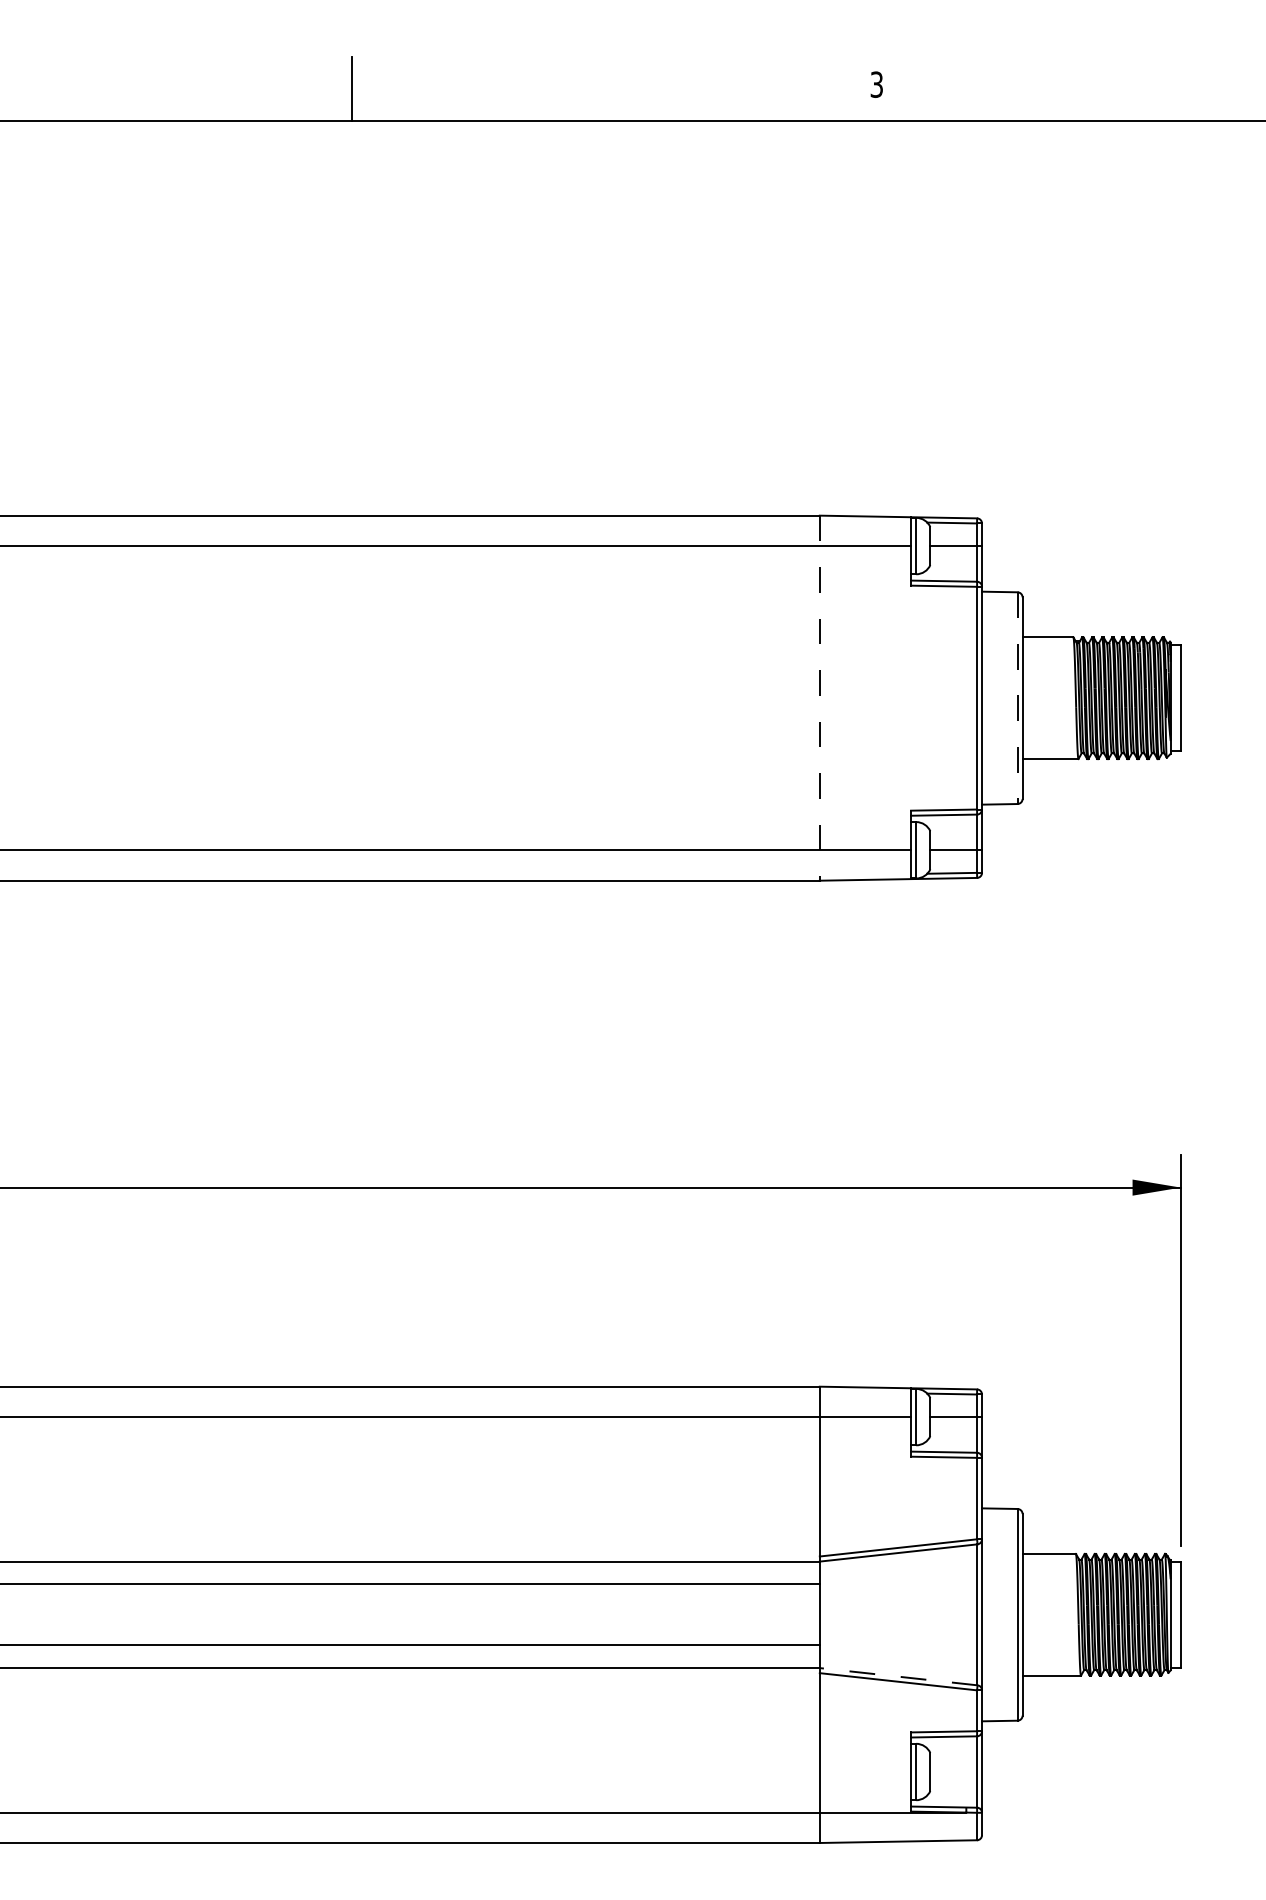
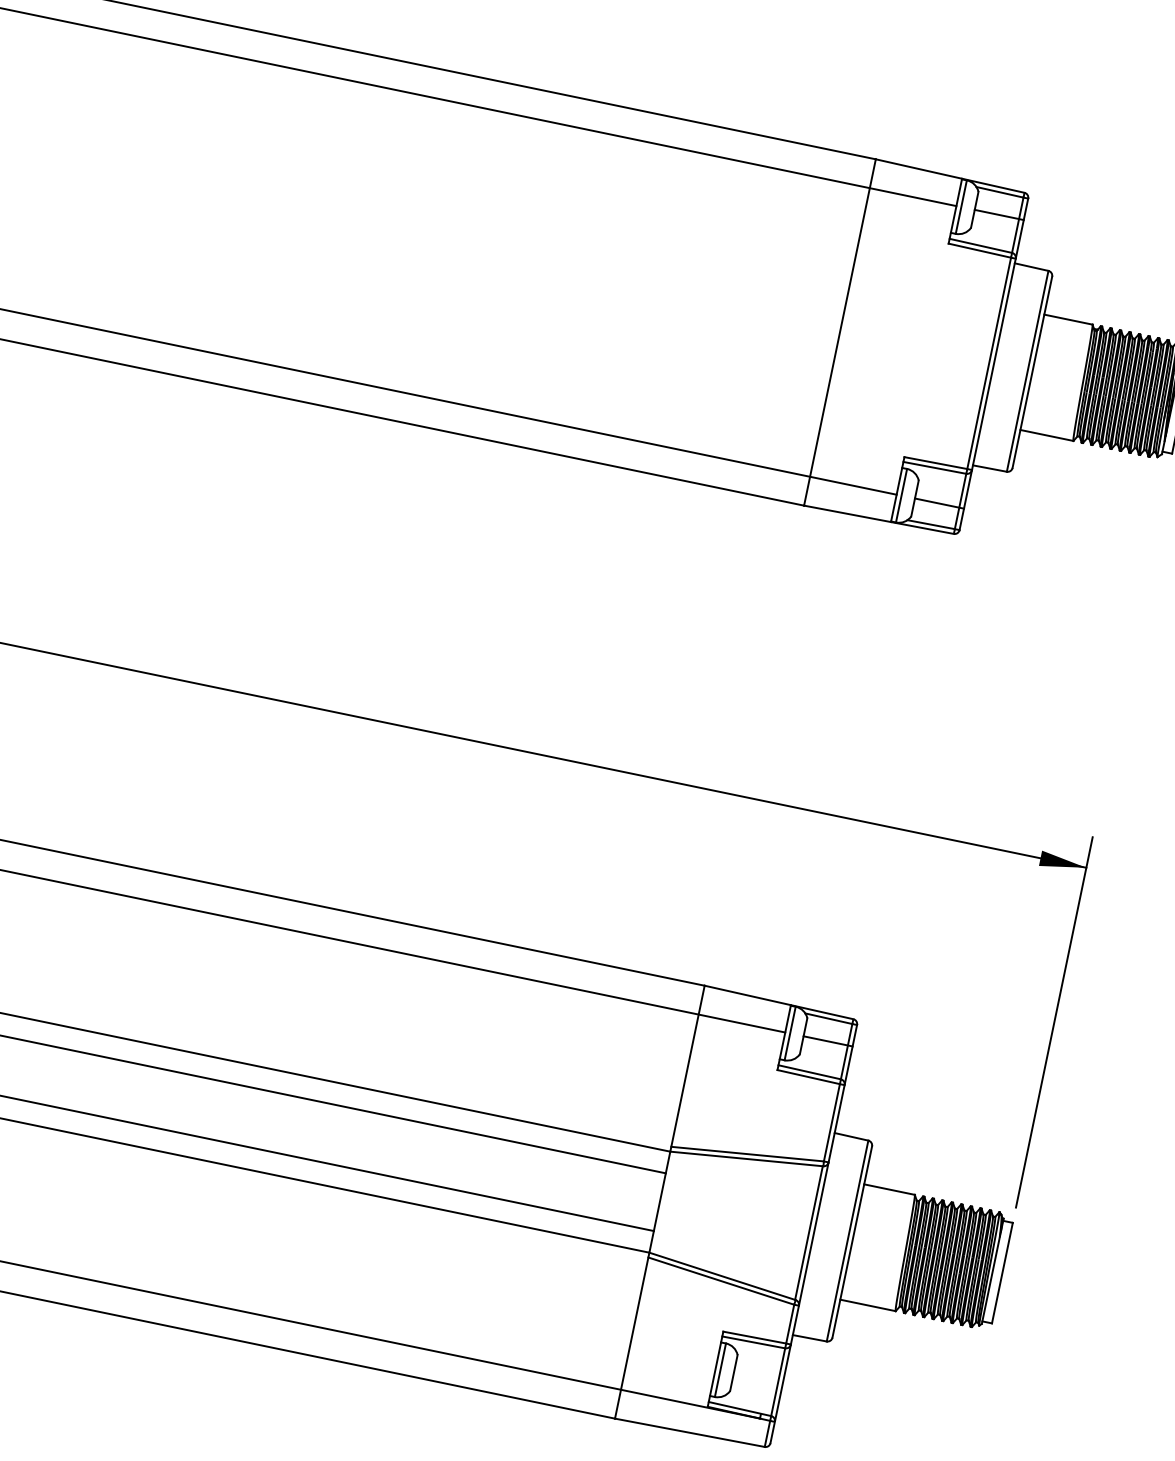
line: (819, 698) -> (839, 332), dashed -> solid
line: (1017, 698) -> (1027, 371), dashed -> solid
line: (898, 1676) -> (722, 1276), dashed -> solid

